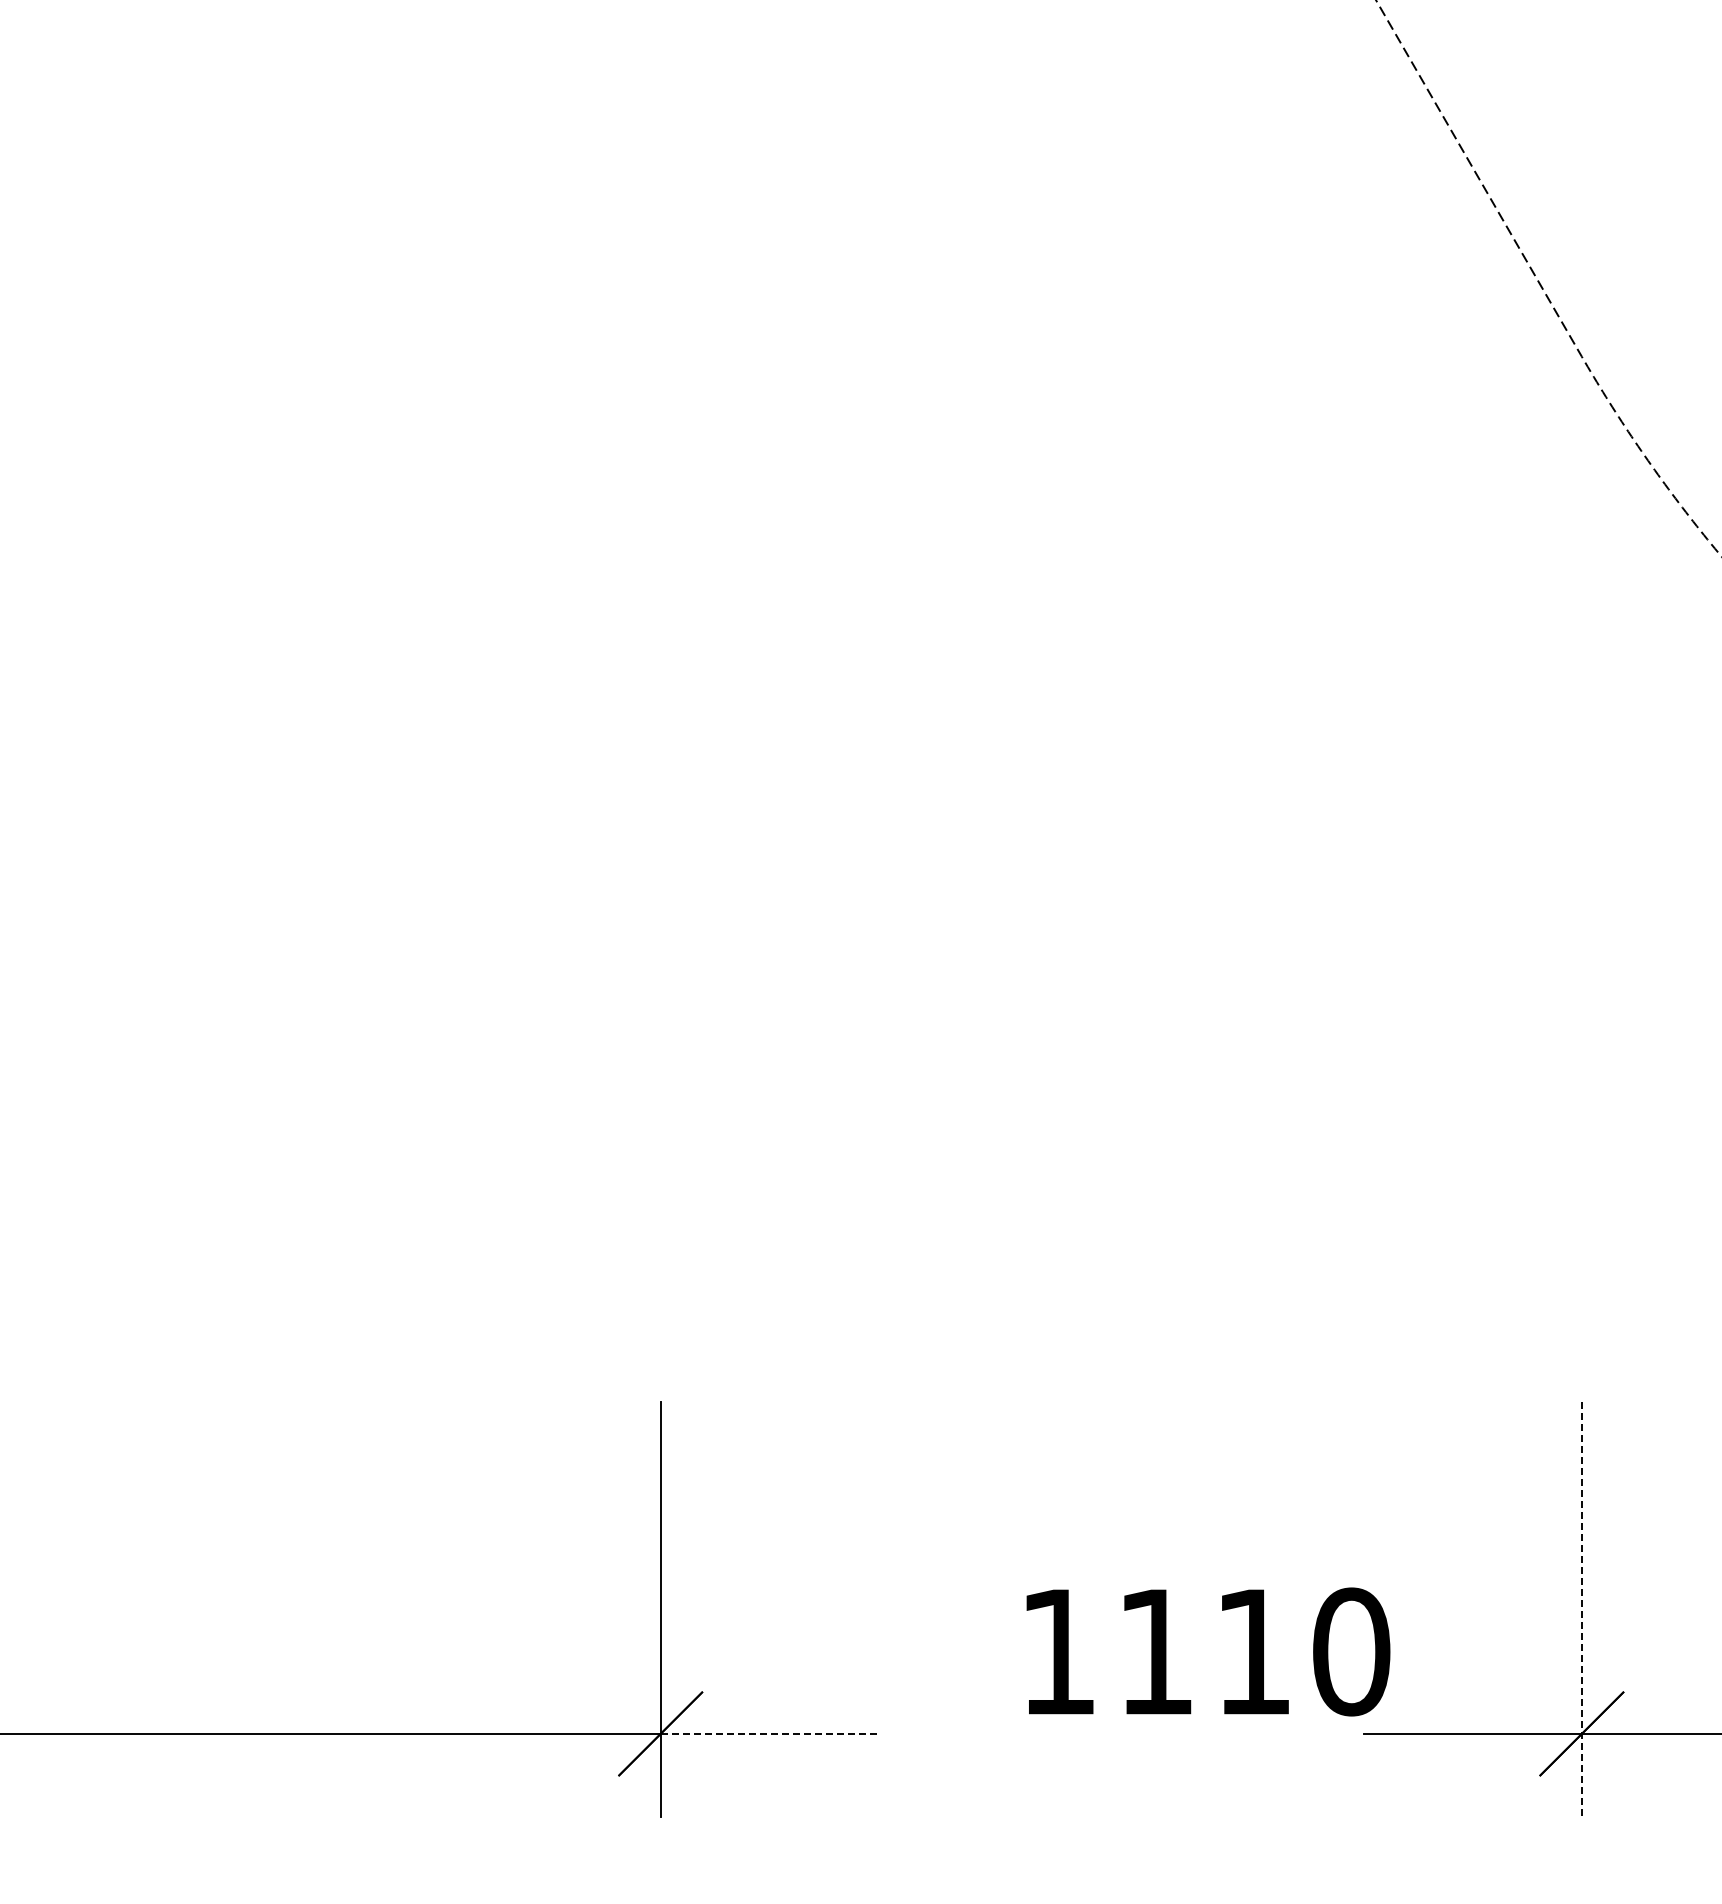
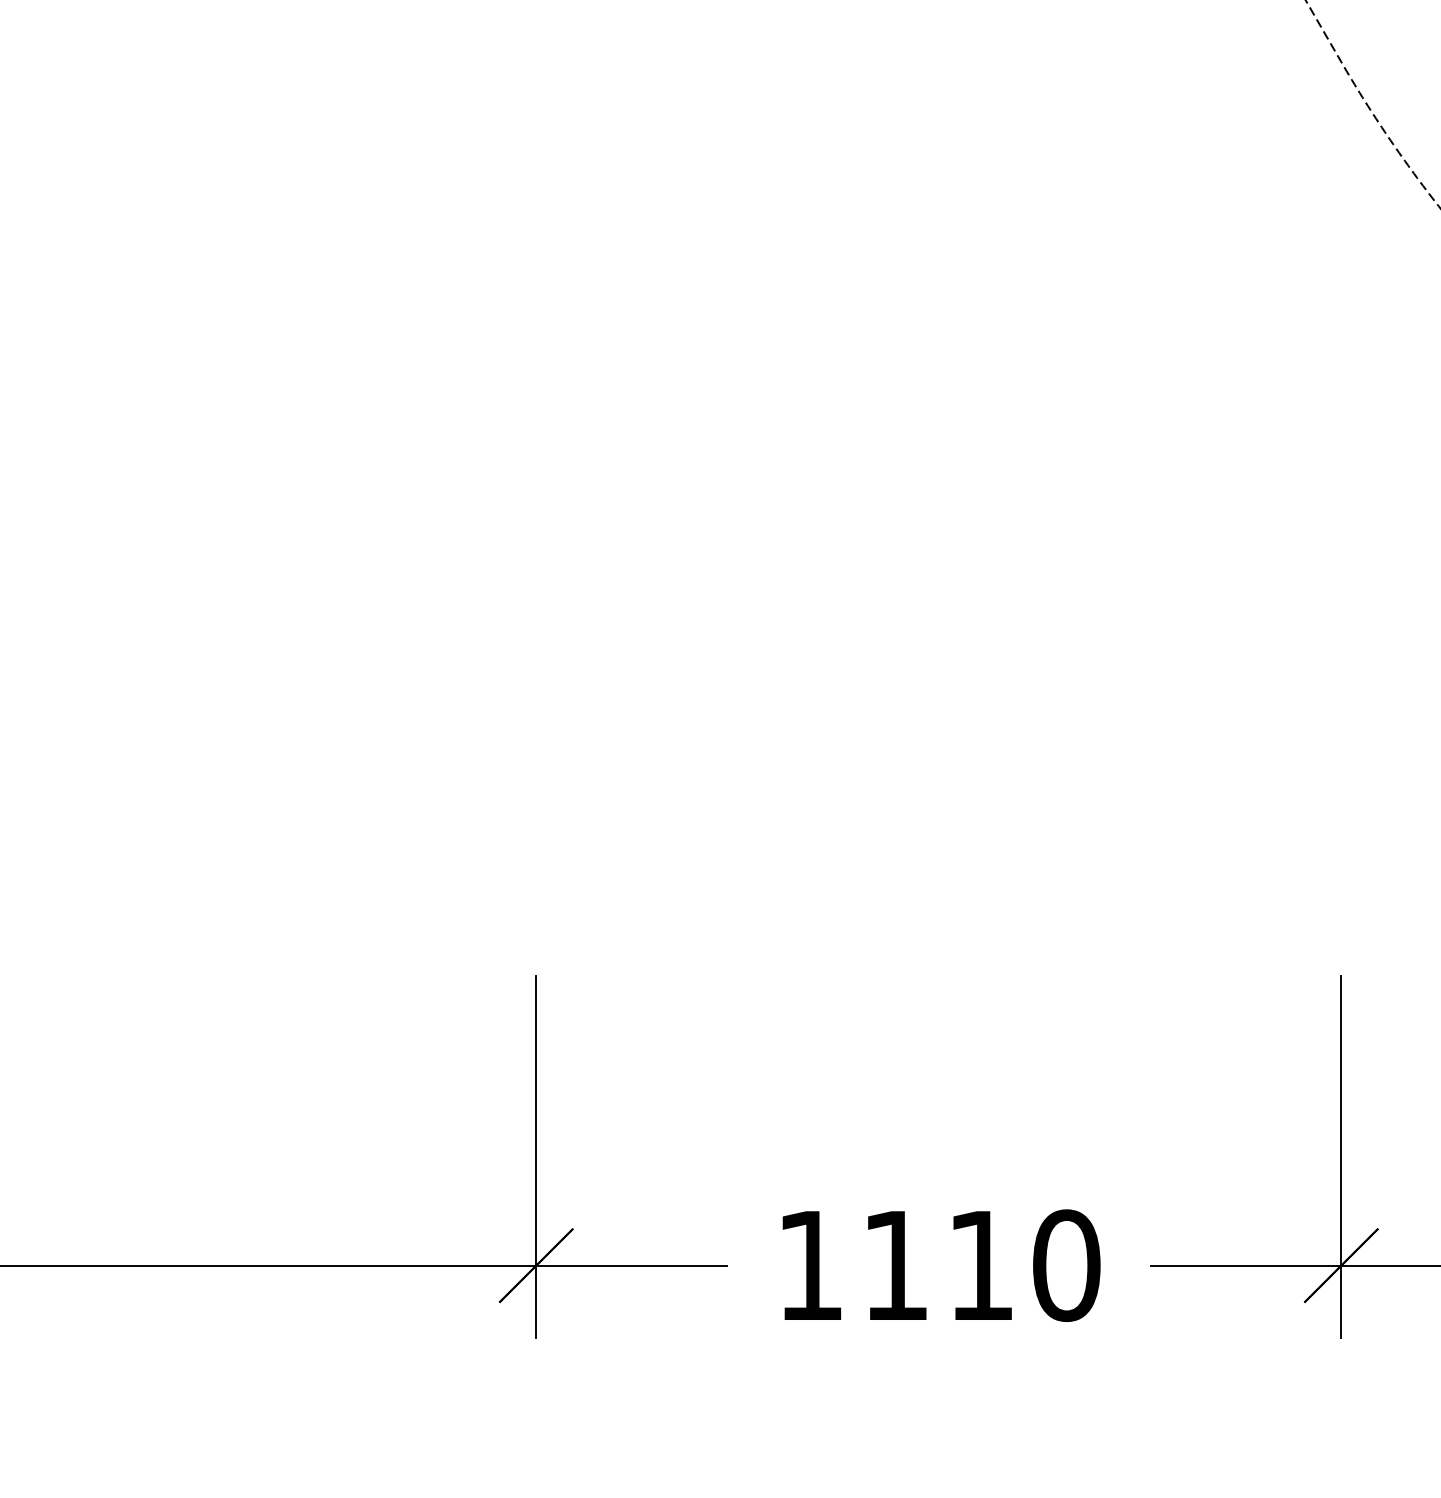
line: (1581, 1609) -> (1341, 1156), dashed -> solid
text: (1208, 1651) -> (941, 1265), moved
line: (769, 1733) -> (631, 1265), dashed -> solid

